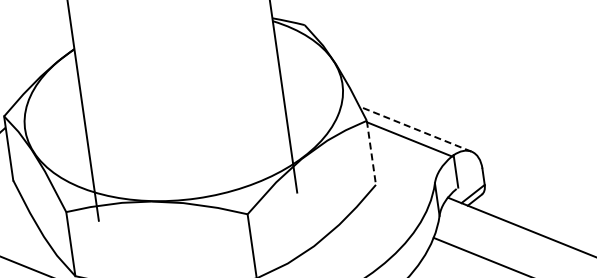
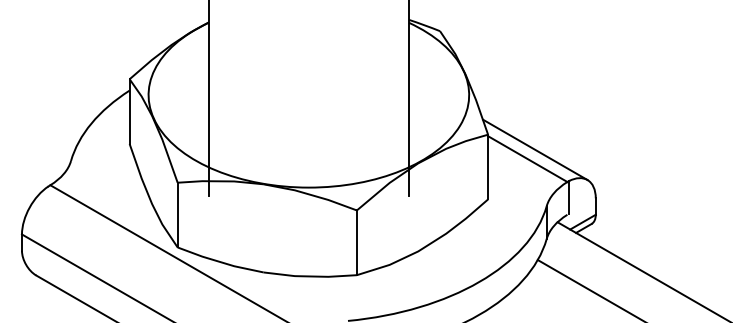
line: (414, 128) -> (534, 149), dashed -> solid
line: (371, 153) -> (488, 167), dashed -> solid

